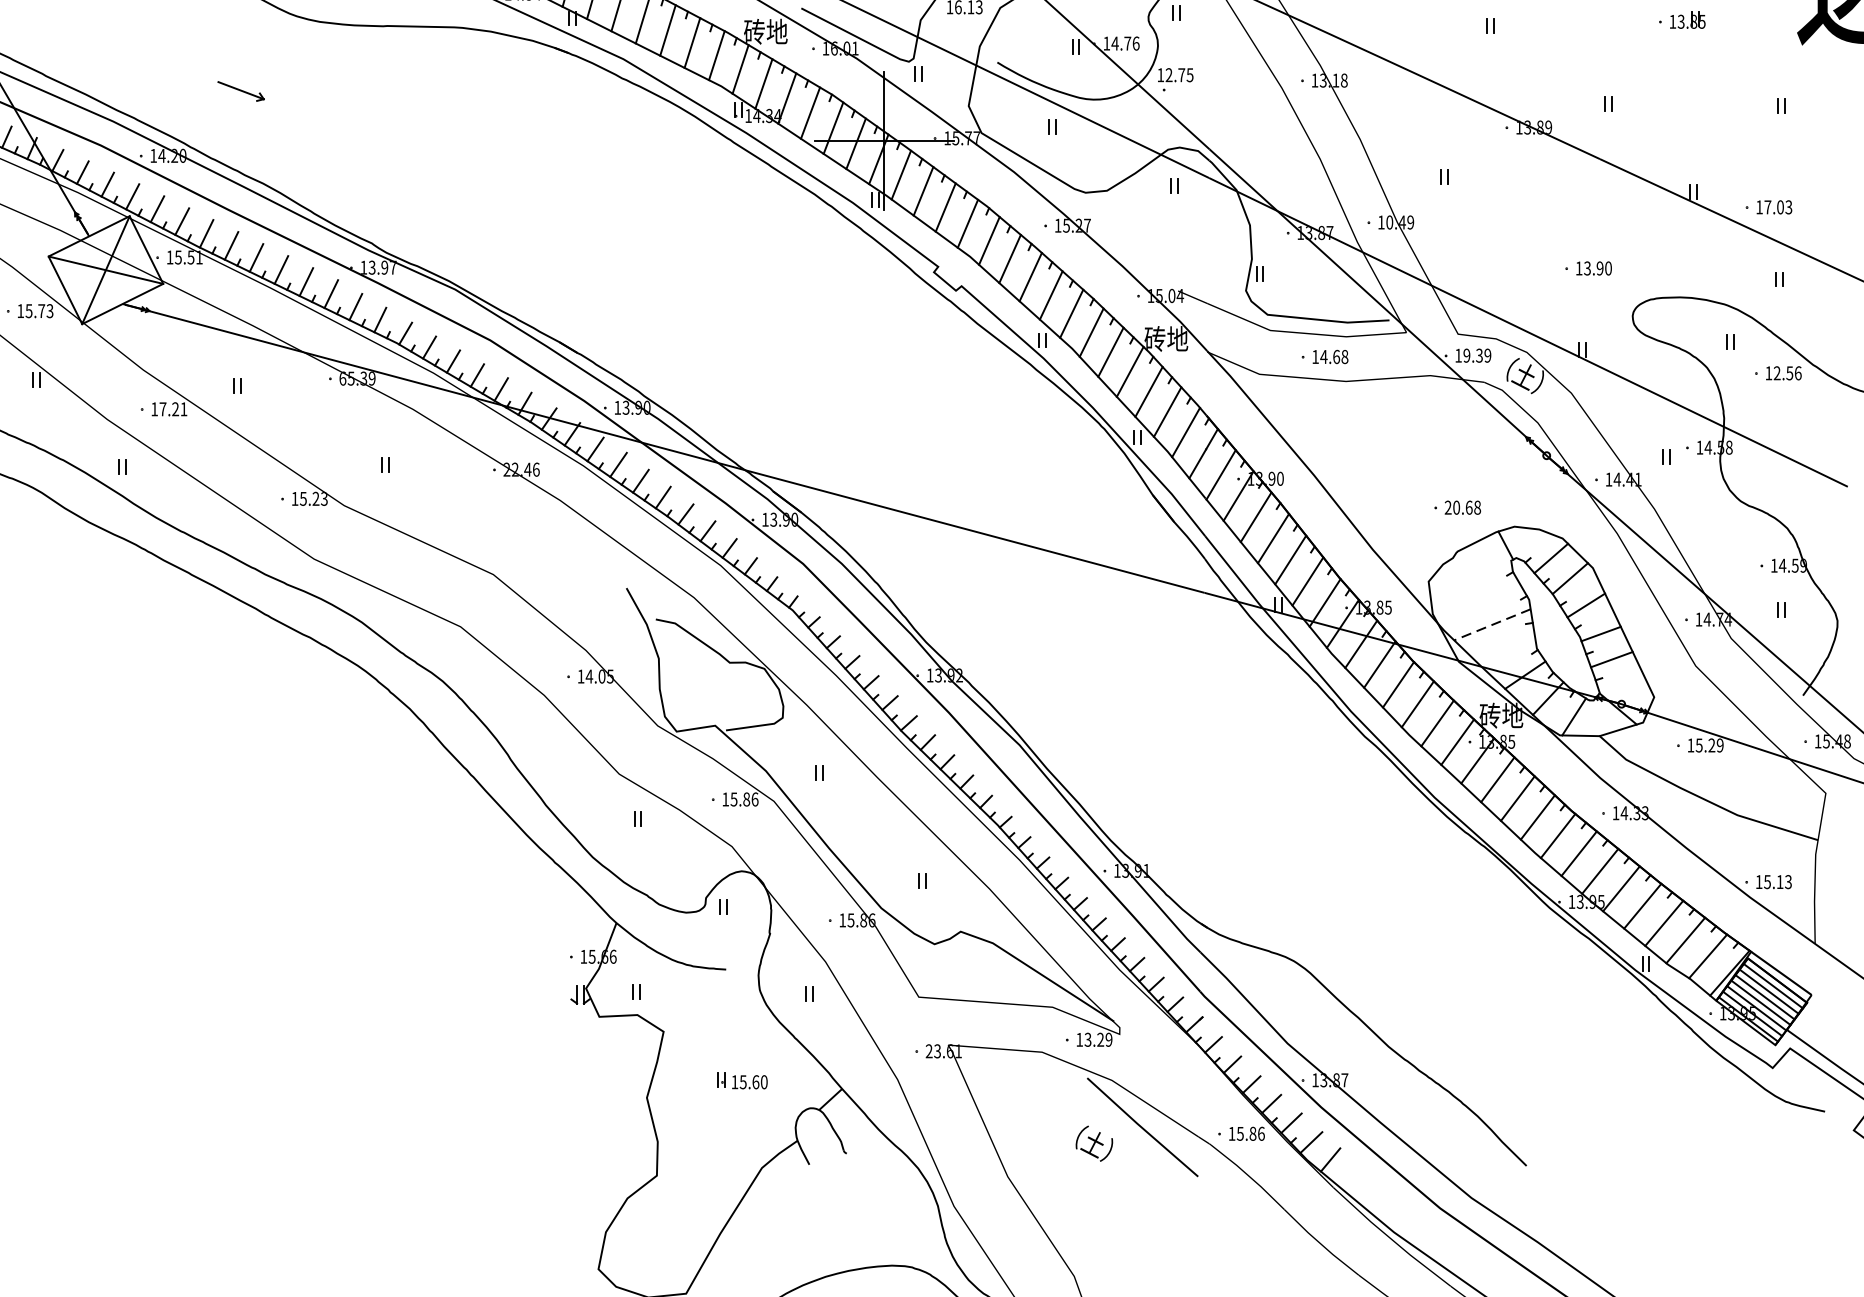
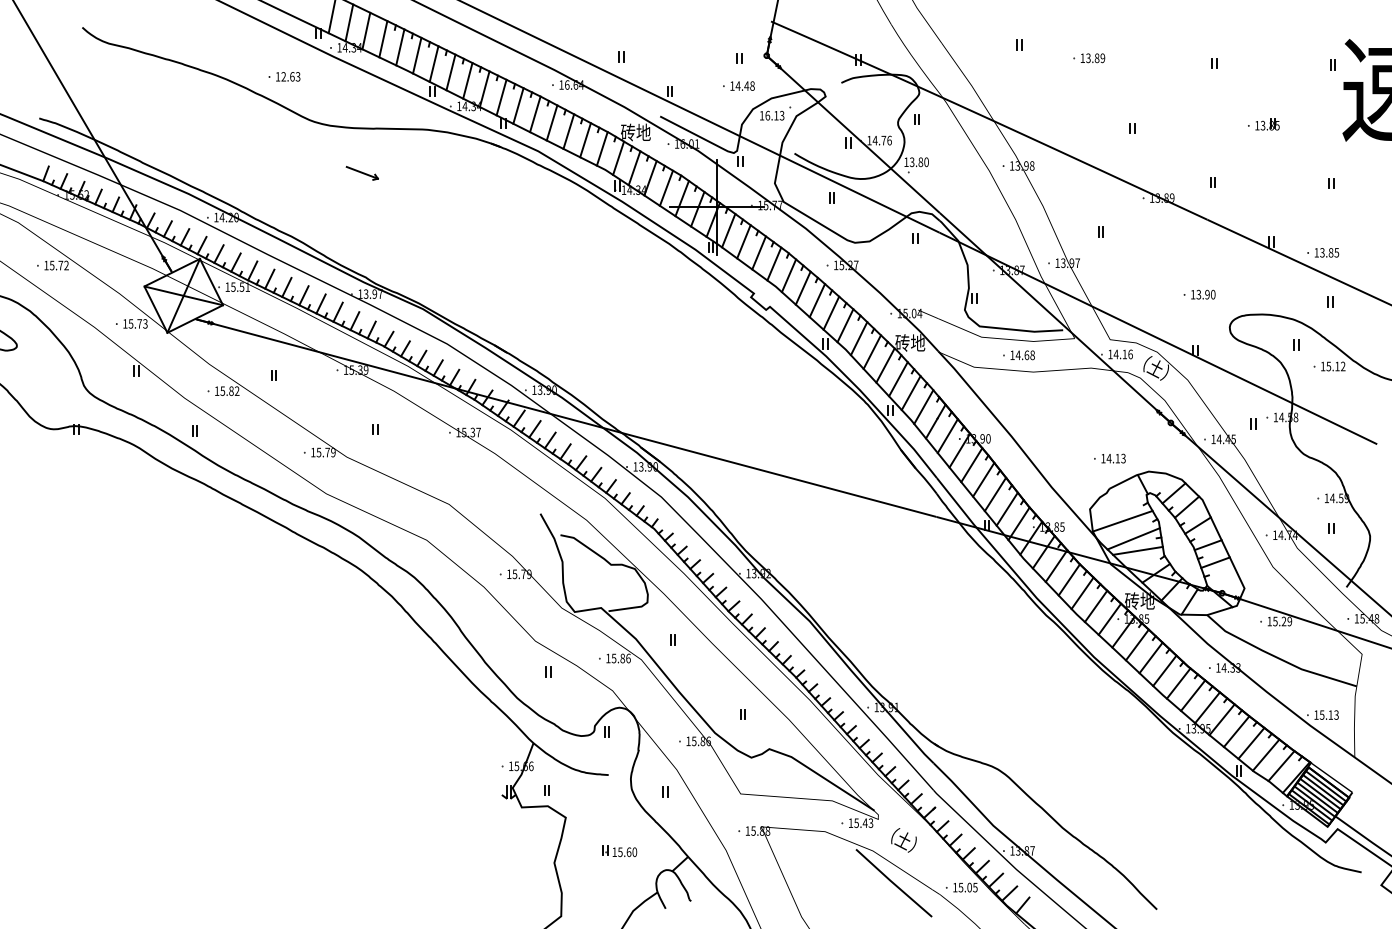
text: (1178, 75) -> (918, 162), 12.75 -> 13.80
text: (1335, 79) -> (1026, 165), 13.18 -> 13.98
part: (239, 91) -> (361, 173), moved
text: (1778, 206) -> (1329, 252), 17.03 -> 13.85
text: (1400, 222) -> (1070, 263), 10.49 -> 13.97
text: (1476, 355) -> (1122, 354), 19.39 -> 14.16
text: (1786, 373) -> (1335, 366), 12.56 -> 15.12
text: (342, 377) -> (345, 369), 65.39 -> 15.39
text: (172, 408) -> (229, 390), 17.21 -> 15.82
text: (521, 469) -> (468, 432), 22.46 -> 15.37
text: (1638, 479) -> (1233, 439), 14.41 -> 14.45
text: (320, 498) -> (330, 452), 15.23 -> 15.79
text: (1462, 507) -> (1113, 458), 20.68 -> 14.13
line: (1476, 598) -> (1122, 520), added
line: (1492, 625) -> (1133, 539), dashed -> solid
line: (1497, 641) -> (1137, 550), added
text: (598, 676) -> (521, 574), 14.05 -> 15.79
text: (1098, 1038) -> (863, 822), 13.29 -> 15.43
text: (943, 1050) -> (757, 830), 23.61 -> 15.88
text: (1257, 1133) -> (972, 887), 15.86 -> 15.05
text: (1093, 1143) -> (903, 840), moved

